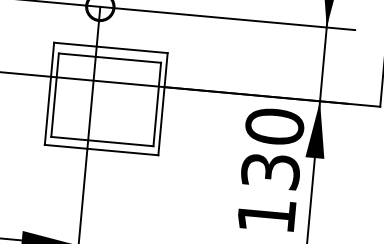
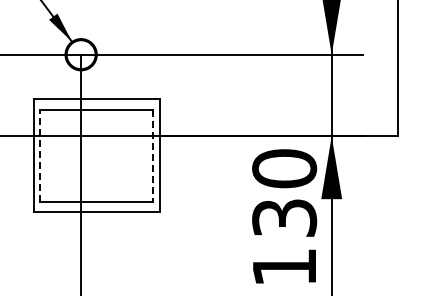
line: (55, 94) -> (40, 155), solid -> dashed
line: (157, 104) -> (153, 156), solid -> dashed

